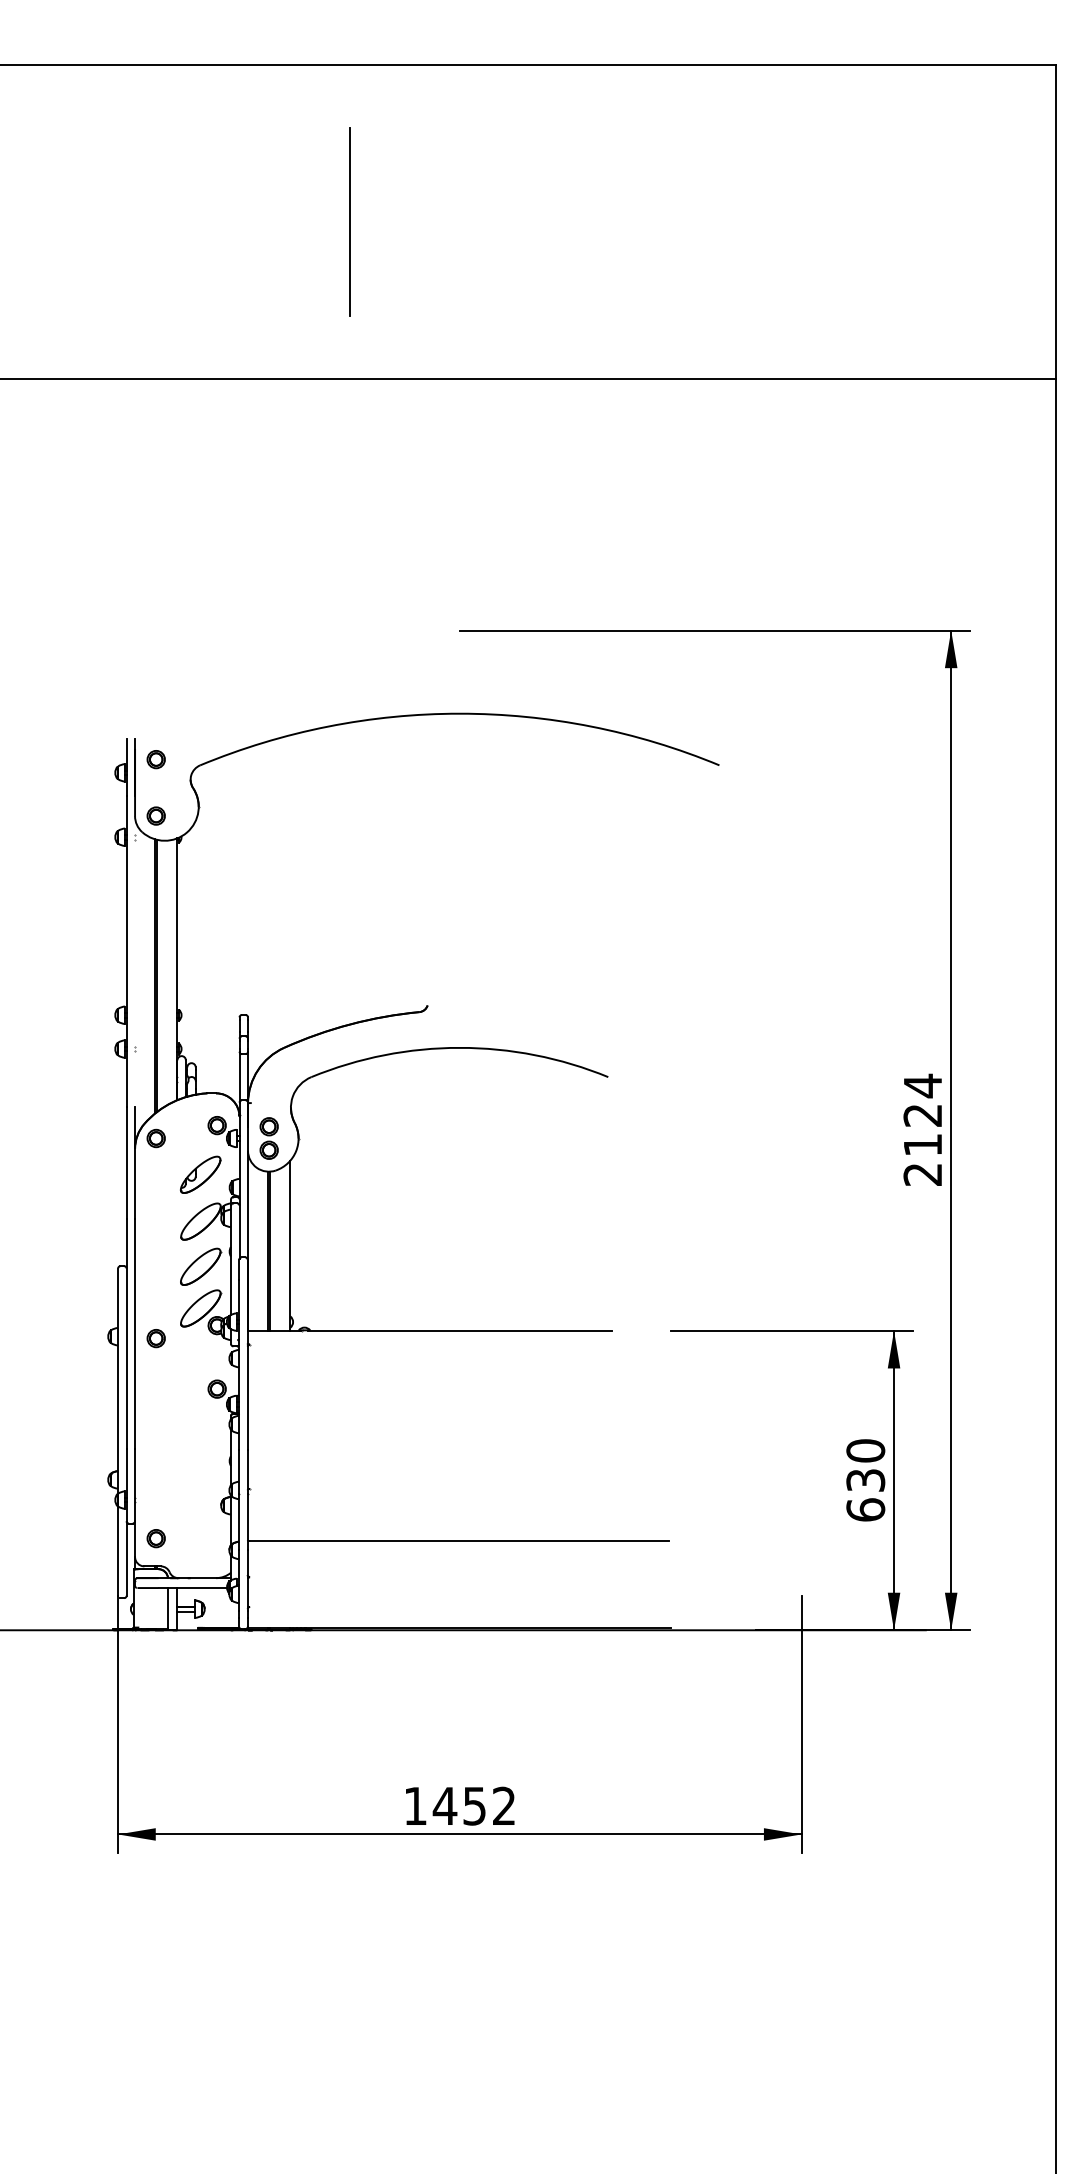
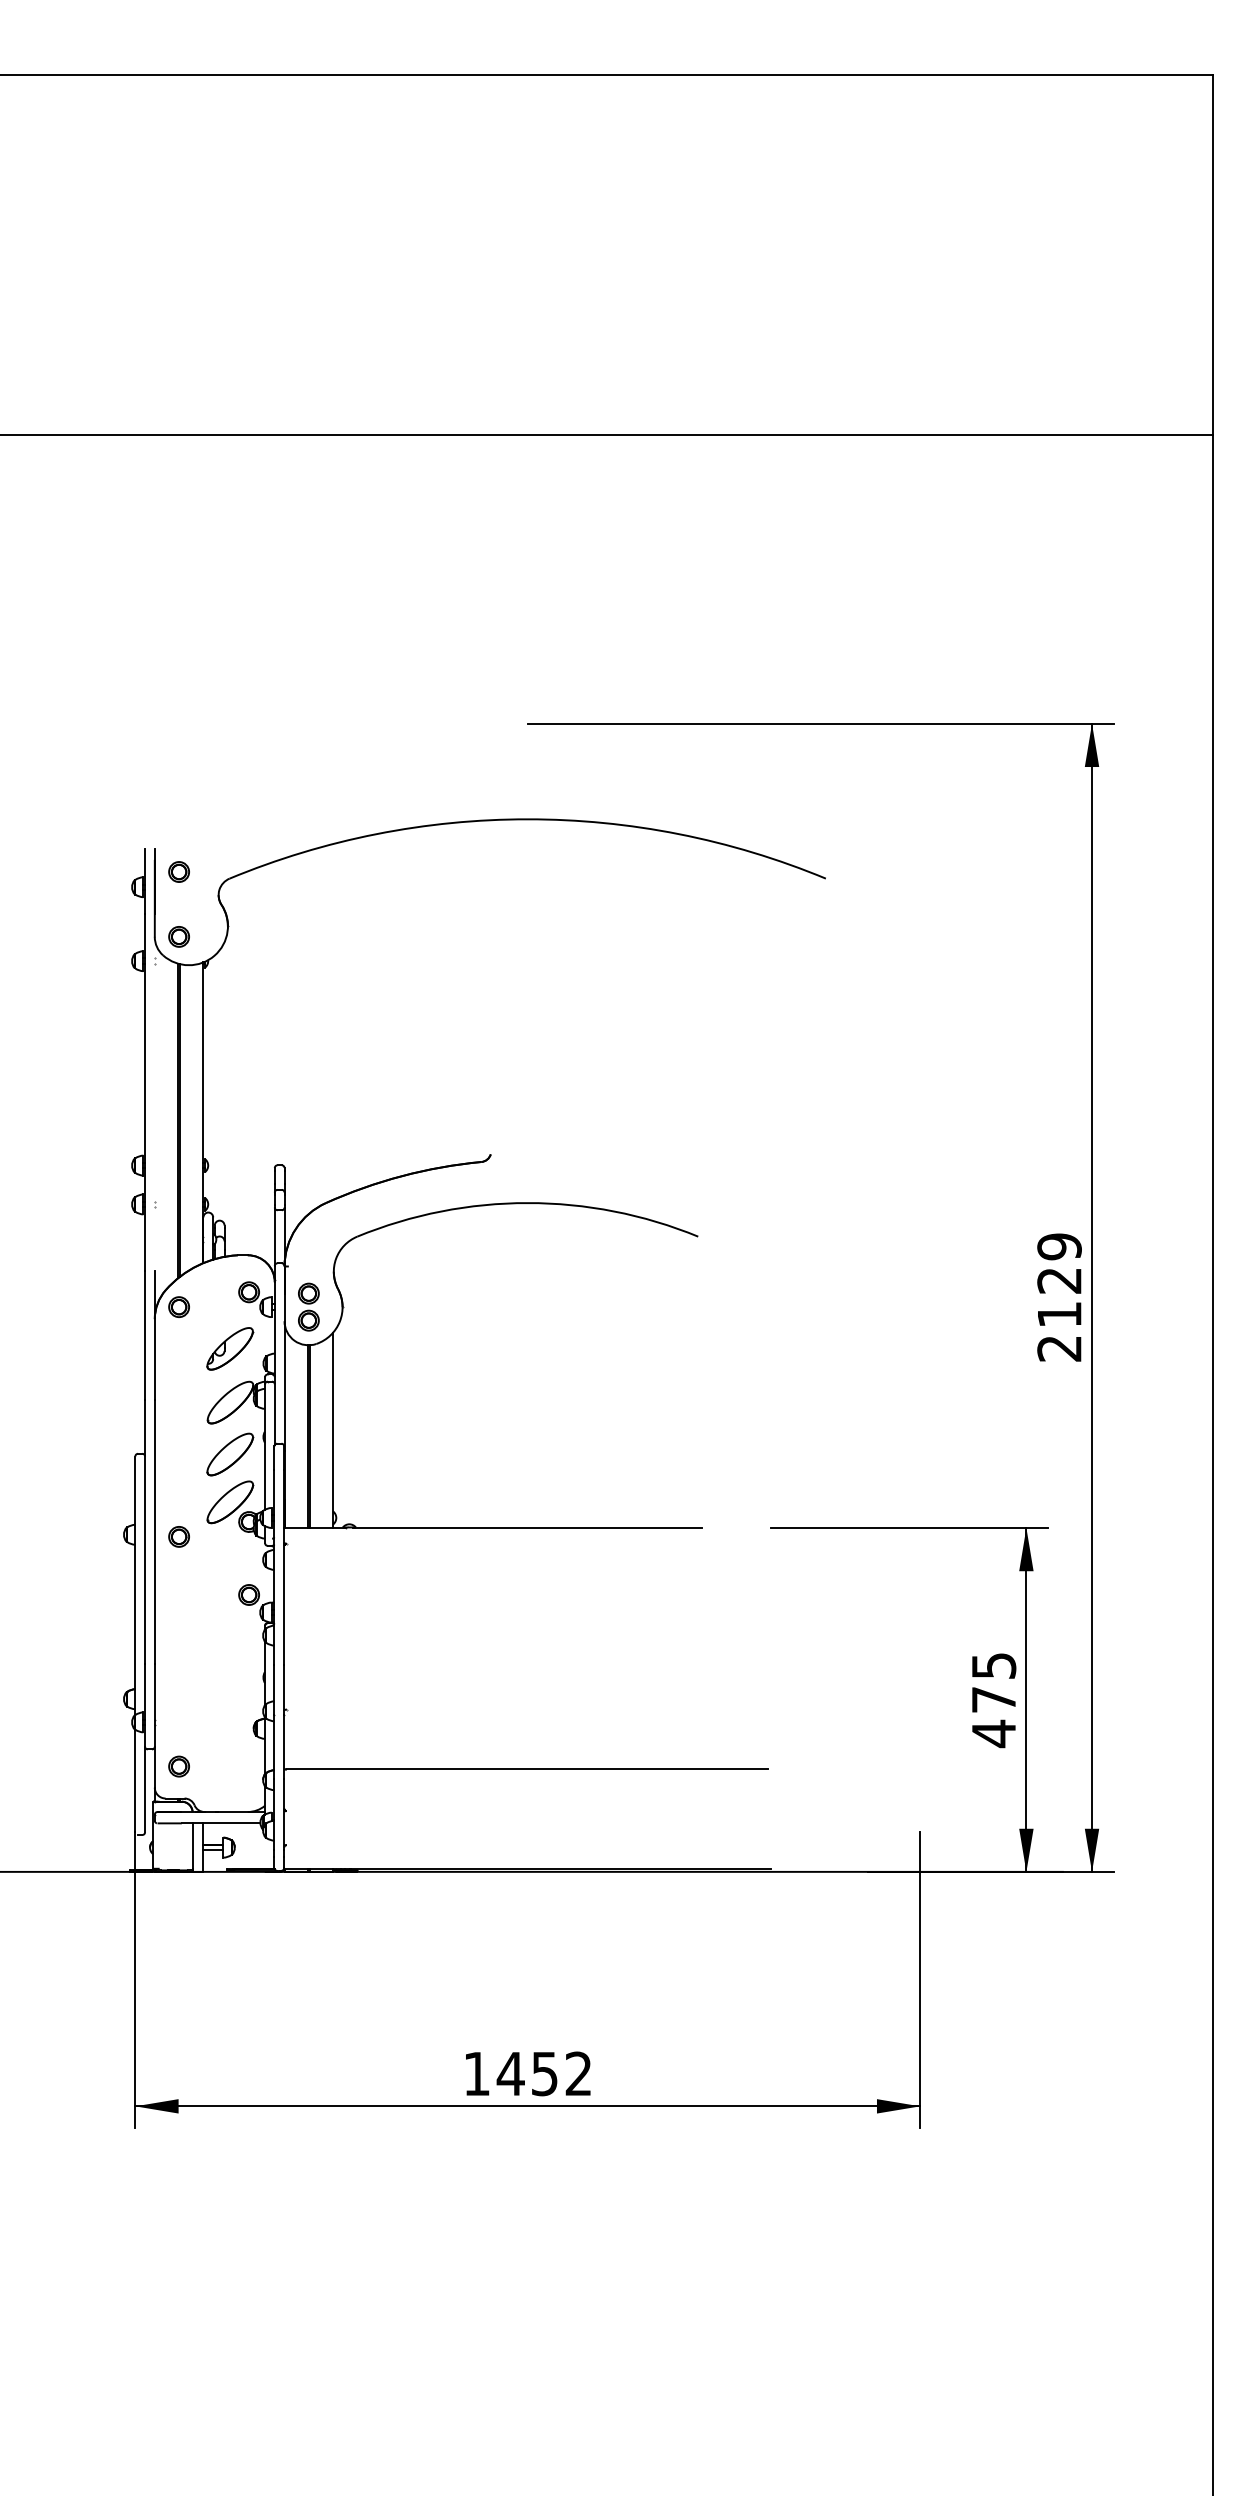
line: (349, 221) -> (401, 254), removed
text: (922, 1085) -> (1059, 1246), 2124 -> 2129
text: (865, 1481) -> (993, 1700), 630 -> 475

